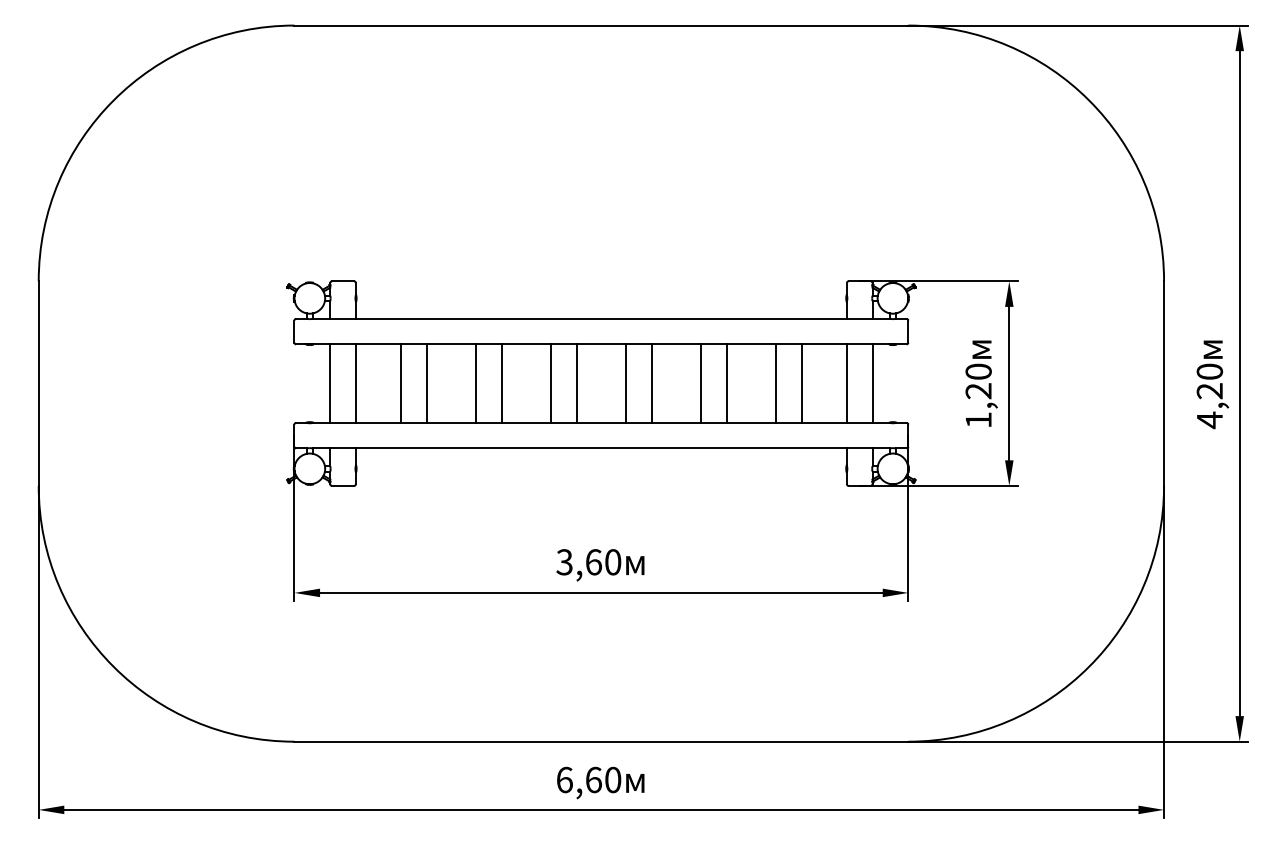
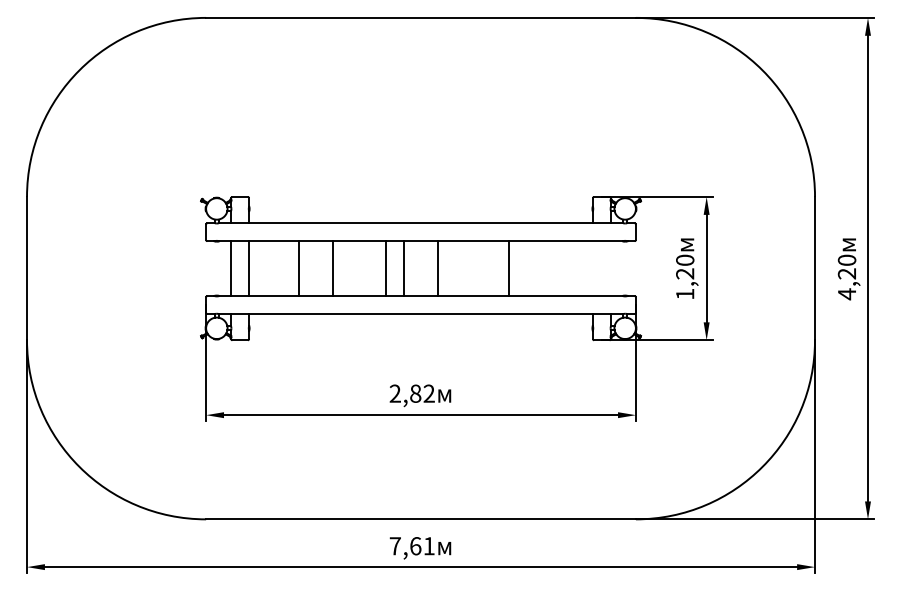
line: (400, 383) -> (280, 268), removed
line: (502, 383) -> (351, 268), removed
line: (652, 383) -> (456, 268), removed
line: (700, 383) -> (490, 268), removed
line: (776, 383) -> (543, 268), removed
line: (802, 383) -> (561, 268), removed
line: (846, 383) -> (592, 268), removed
line: (871, 383) -> (610, 268), removed
text: (587, 561) -> (411, 393), 3,60 -> 2,82
text: (587, 780) -> (411, 546), 6,60 -> 7,61

